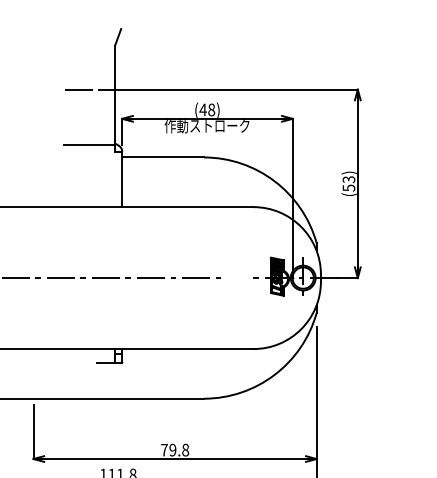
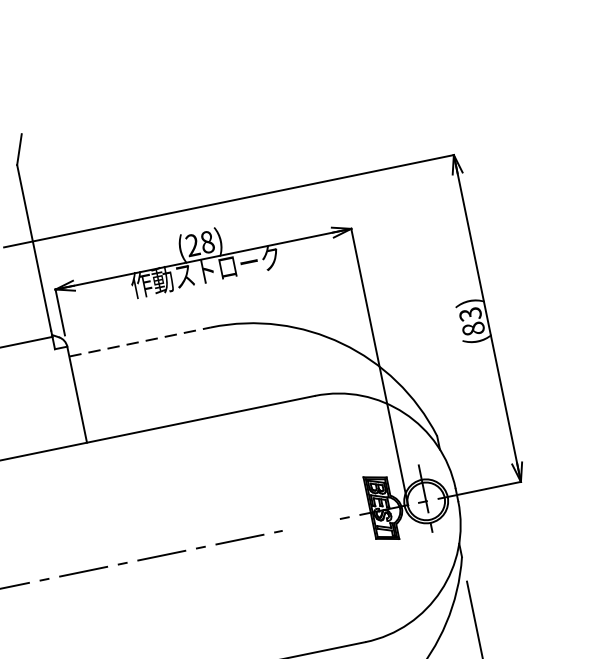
text: (202, 109) -> (191, 244), (48) -> (28)
line: (163, 157) -> (140, 341), solid -> dashed
text: (348, 187) -> (472, 328), (53) -> (83)

